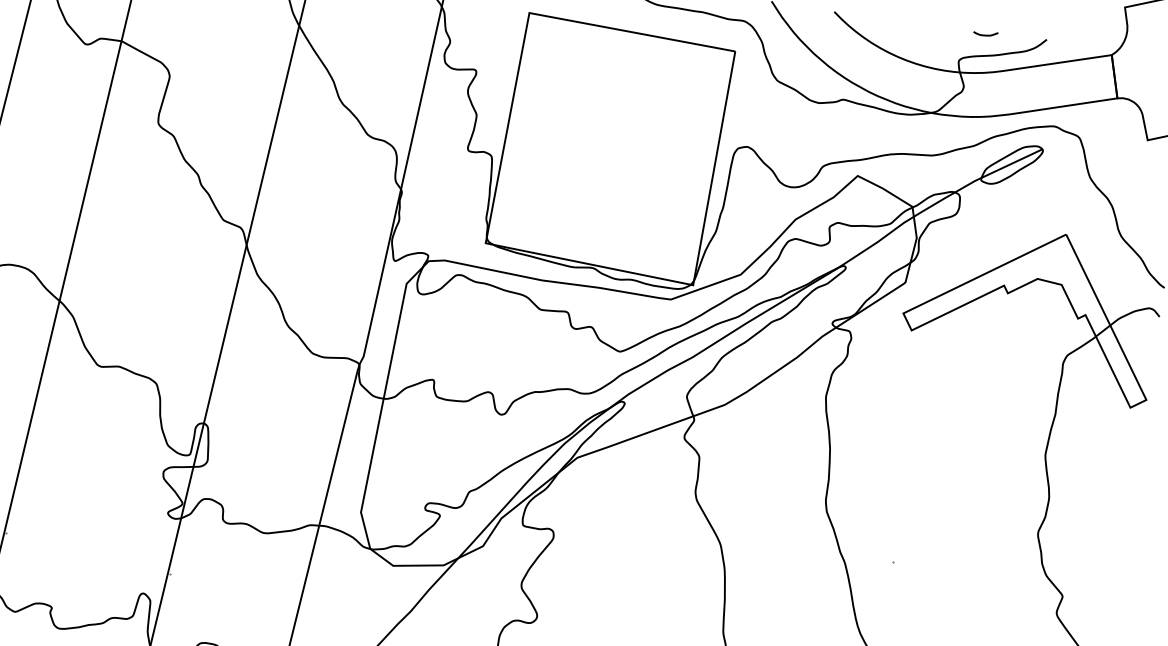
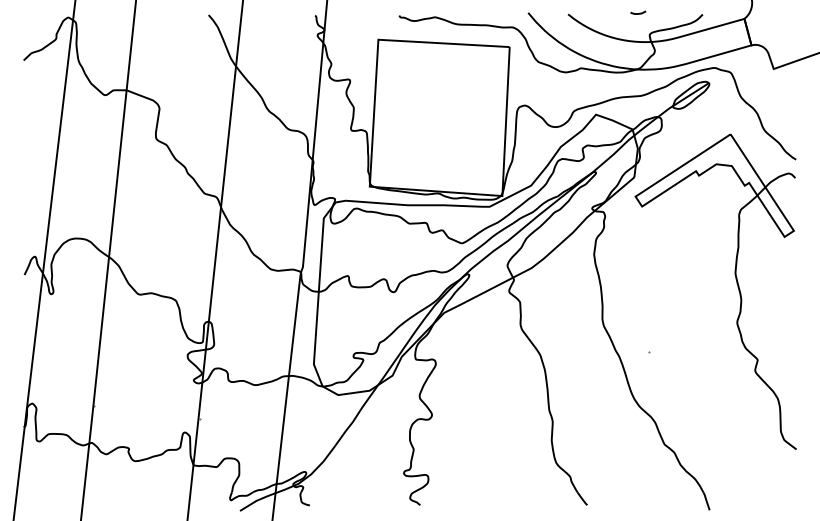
curve: (987, 33) -> (639, 12), moved

